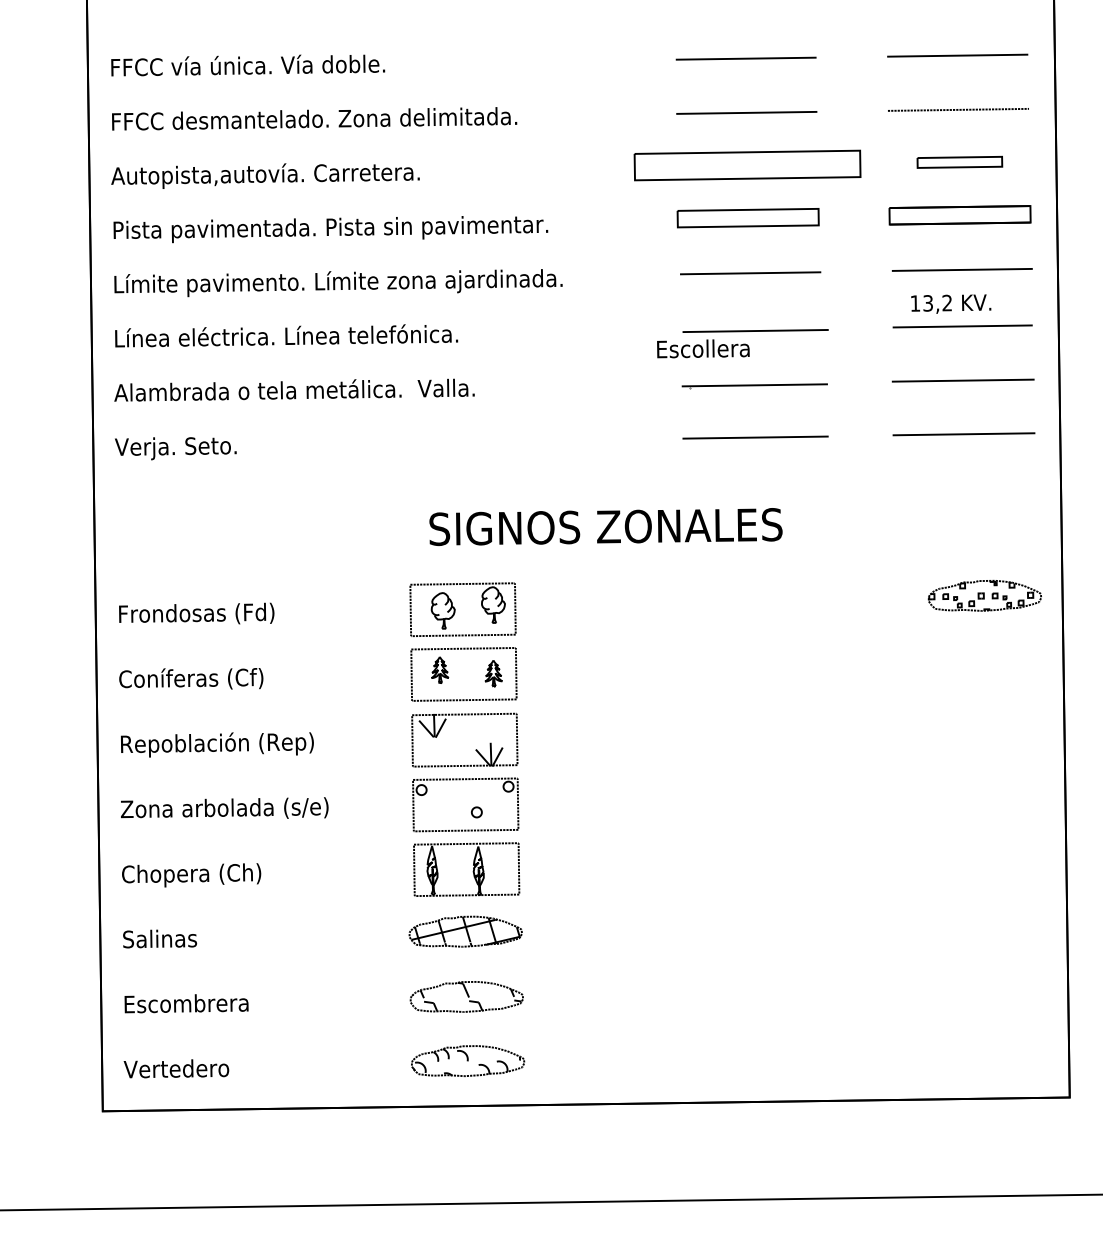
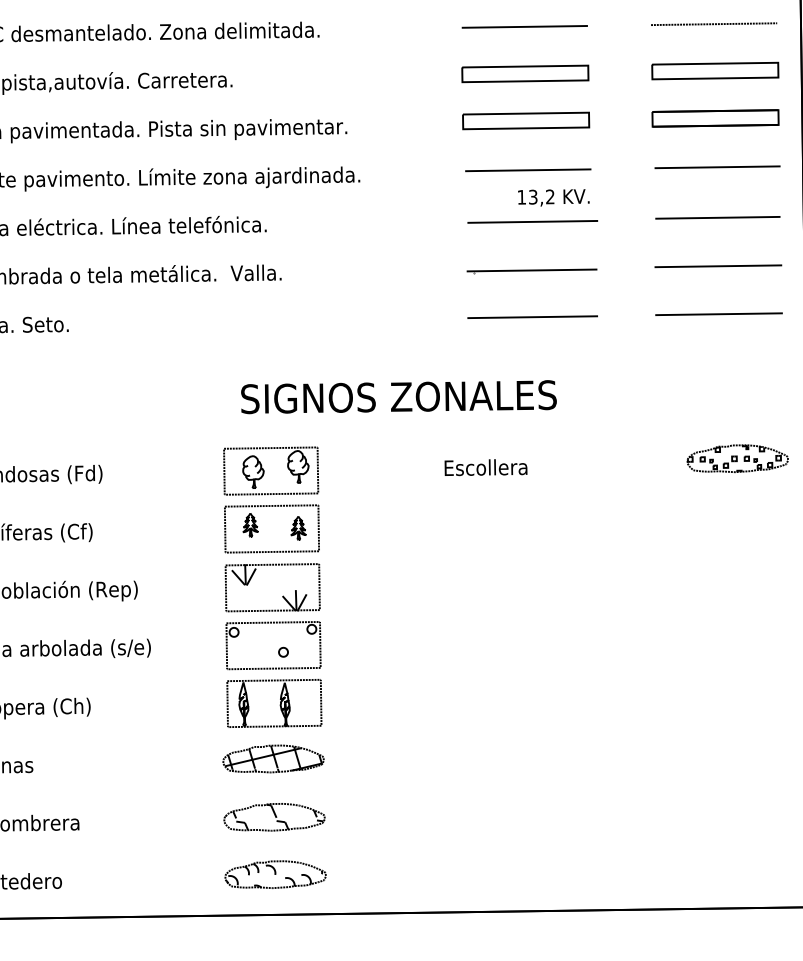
part: (959, 162) -> (715, 71), size x1.67
part: (746, 165) -> (524, 73), size x0.62
text: (951, 303) -> (554, 197), moved
text: (703, 348) -> (486, 467), moved

